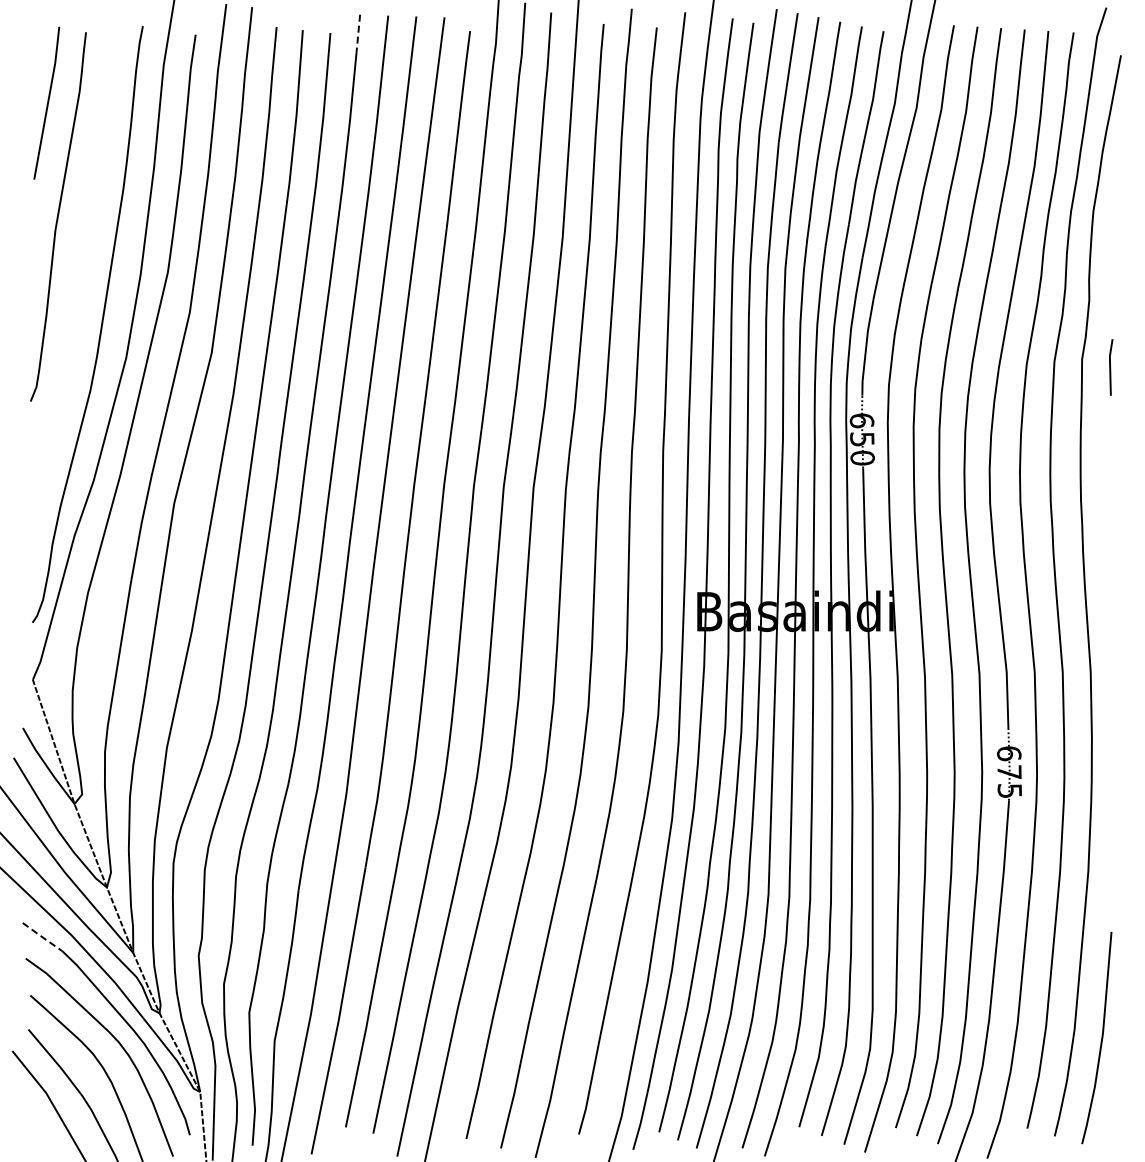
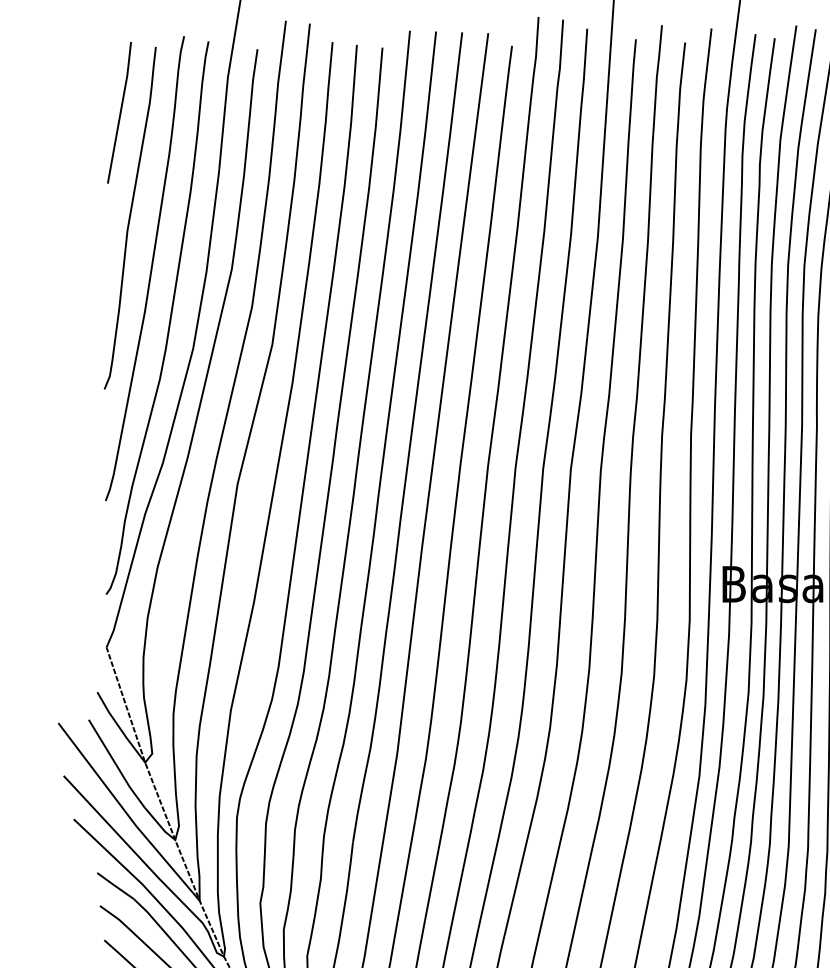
line: (358, 34) -> (408, 49), dashed -> solid
curve: (80, 270) -> (150, 267), added
line: (42, 937) -> (115, 886), dashed -> solid

